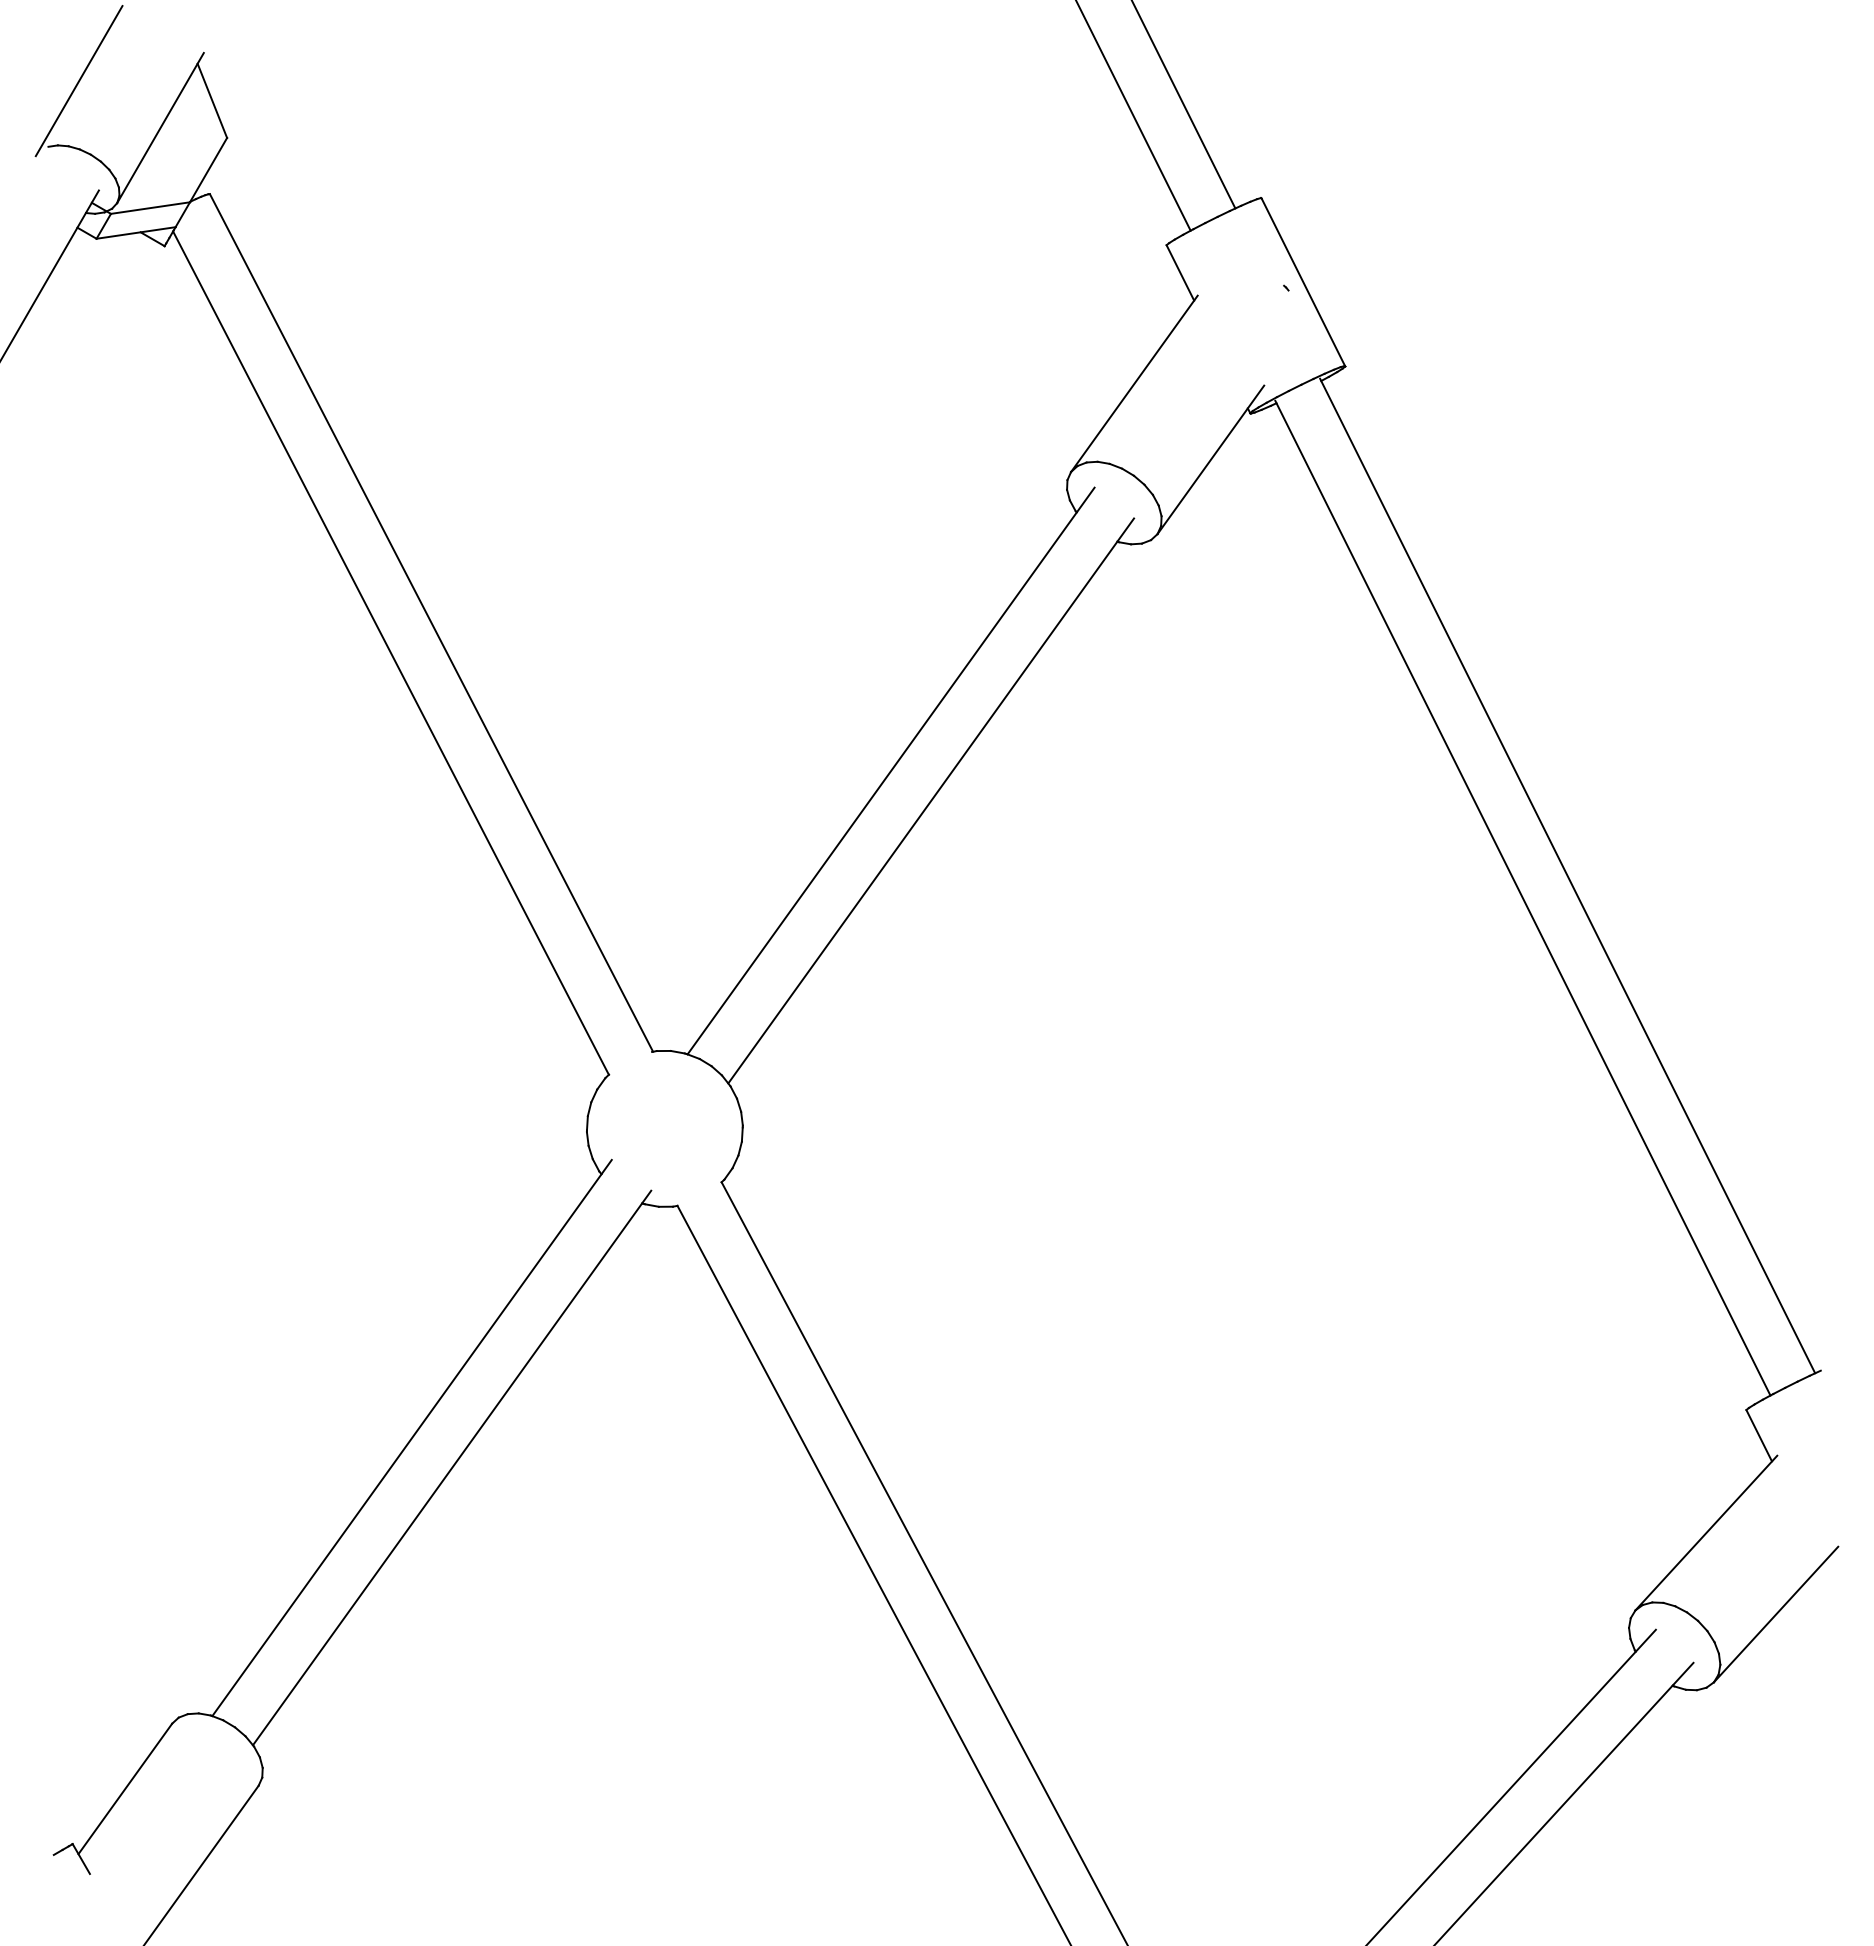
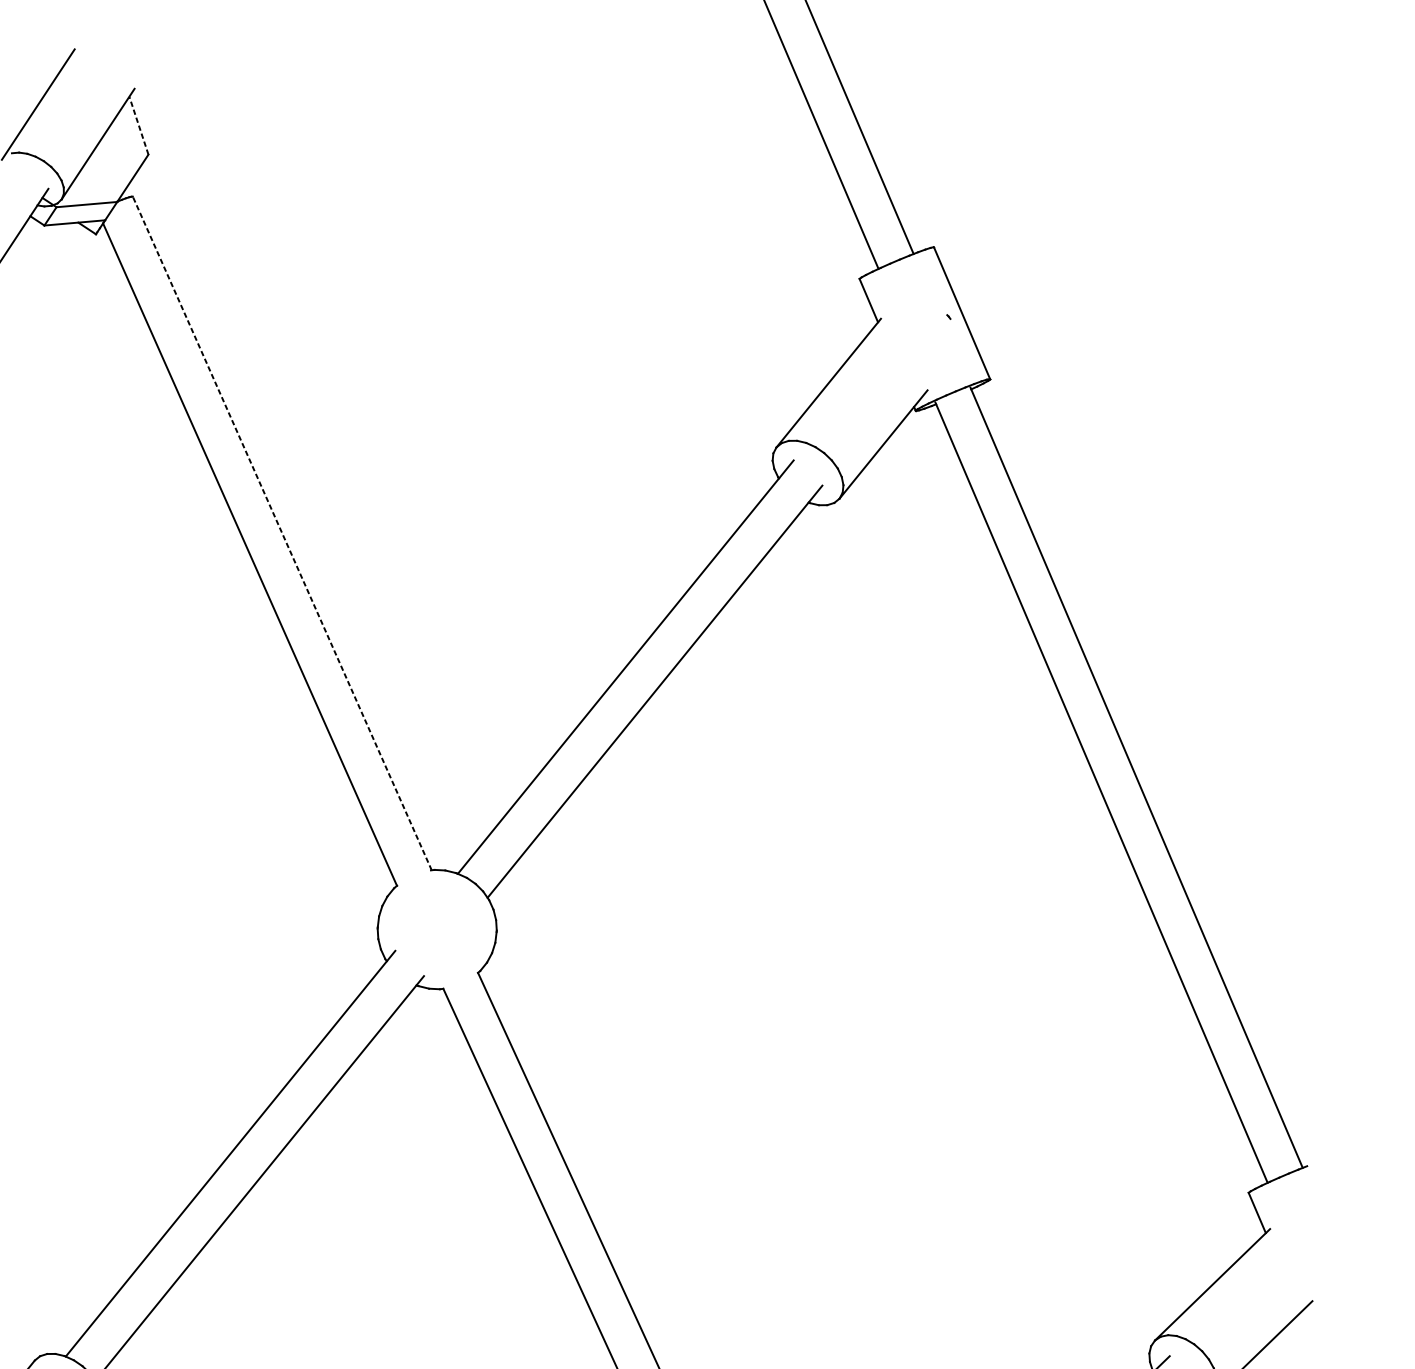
line: (212, 100) -> (139, 125), solid -> dashed
line: (431, 622) -> (282, 533), solid -> dashed

